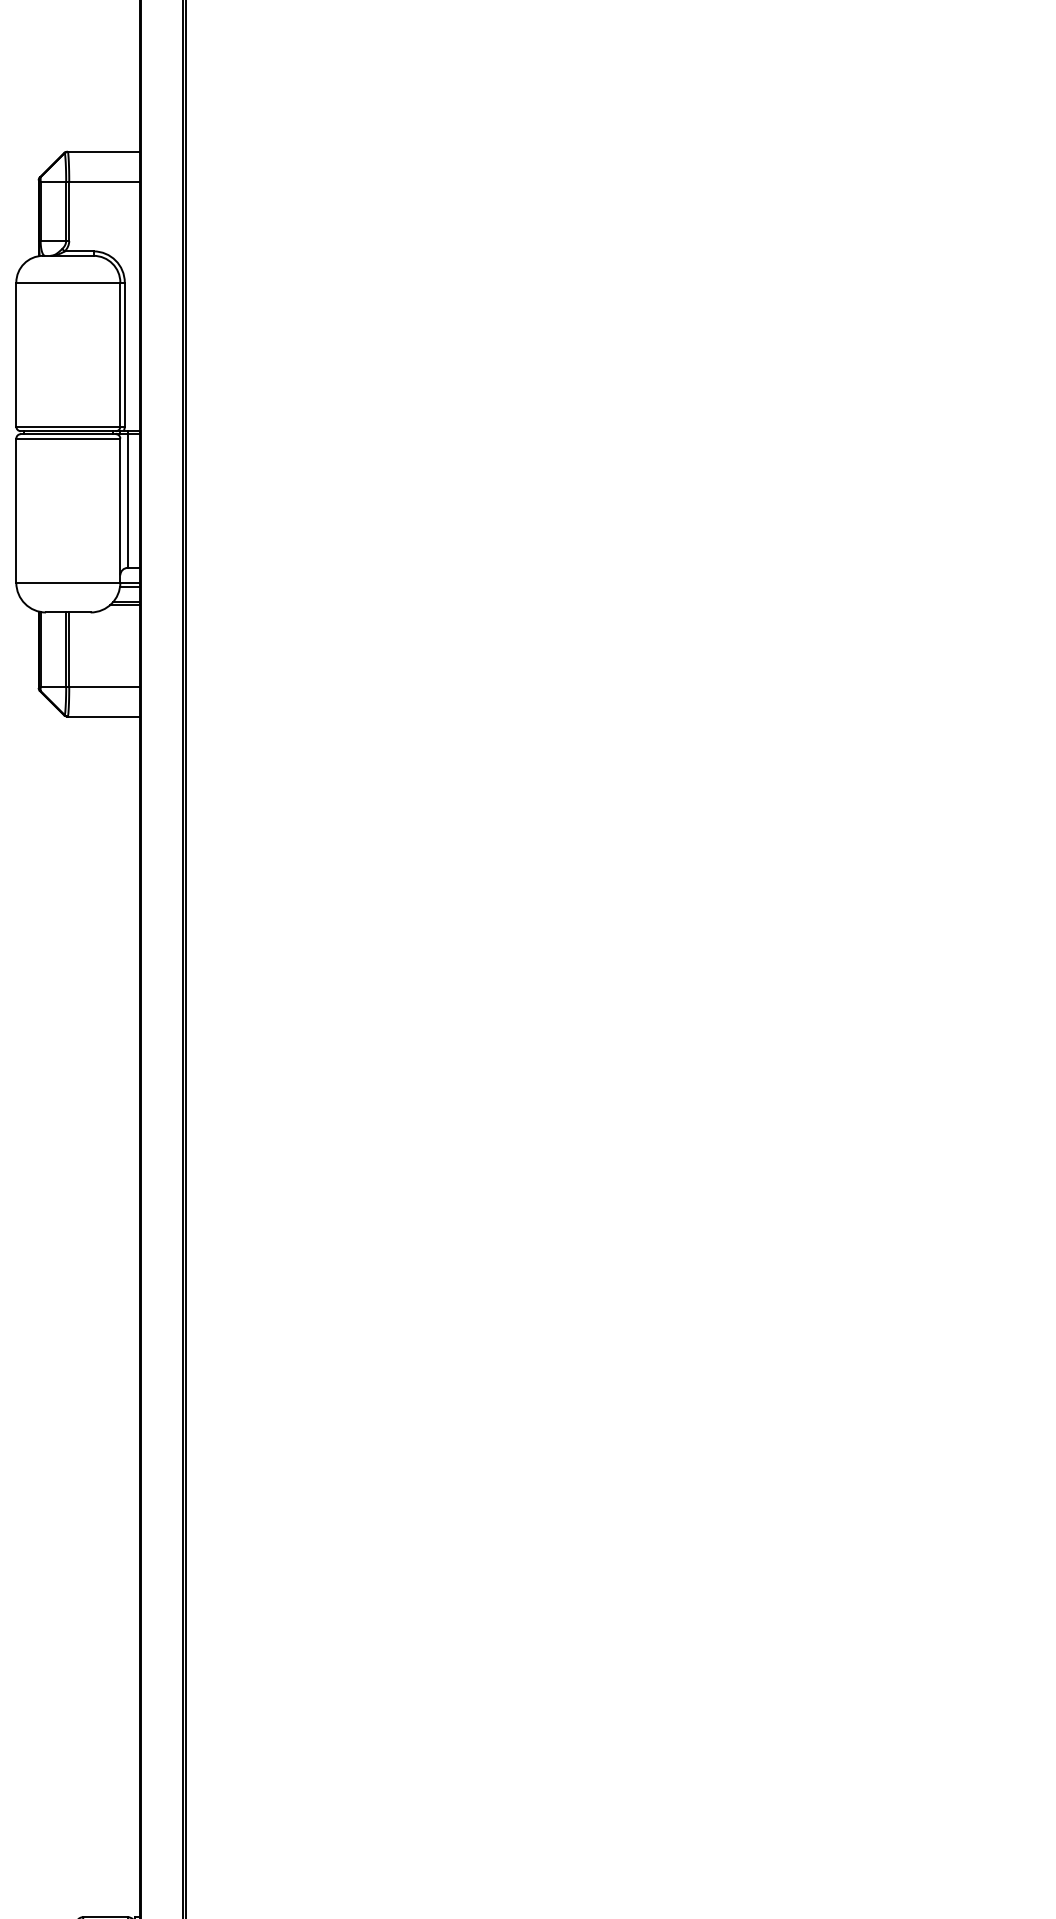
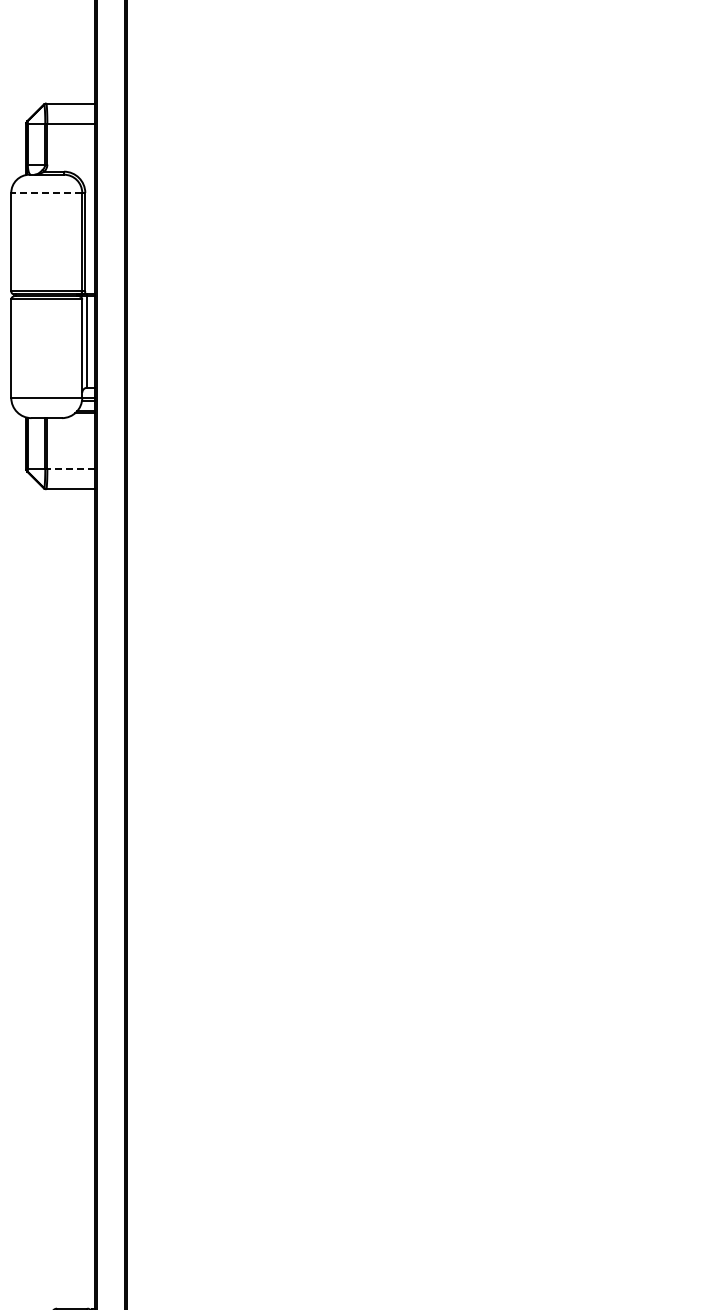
line: (67, 281) -> (46, 192), solid -> dashed
line: (103, 686) -> (70, 468), solid -> dashed

